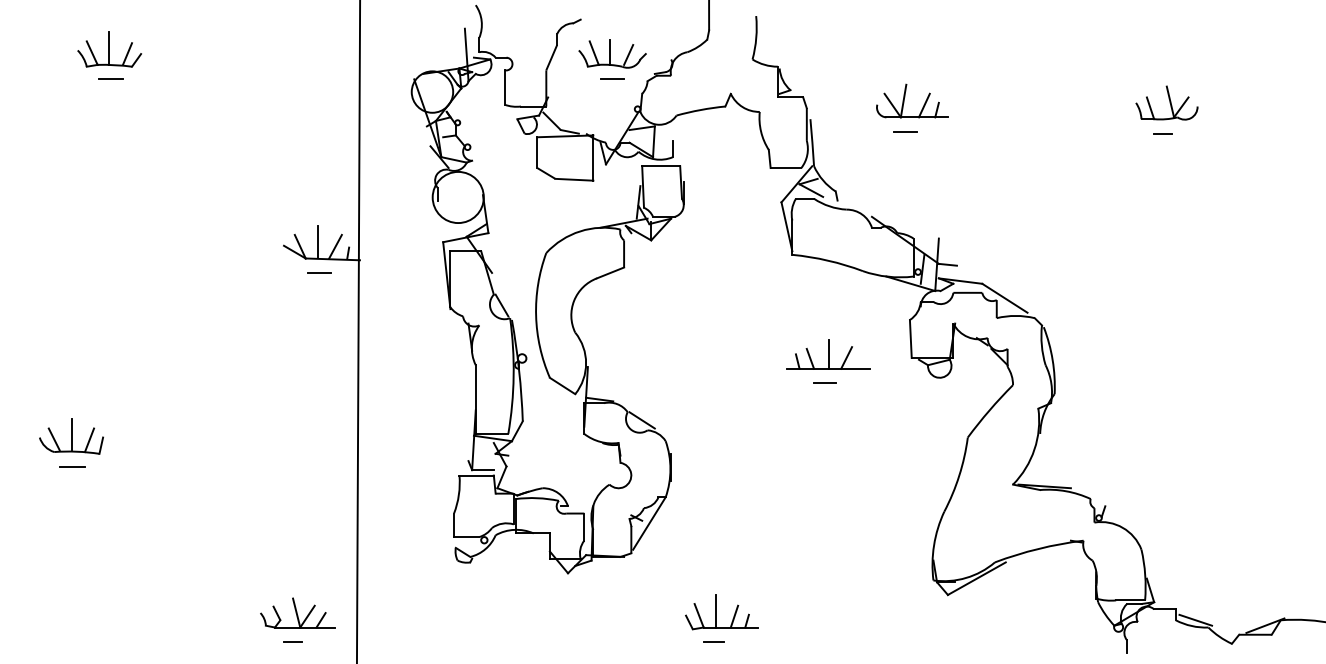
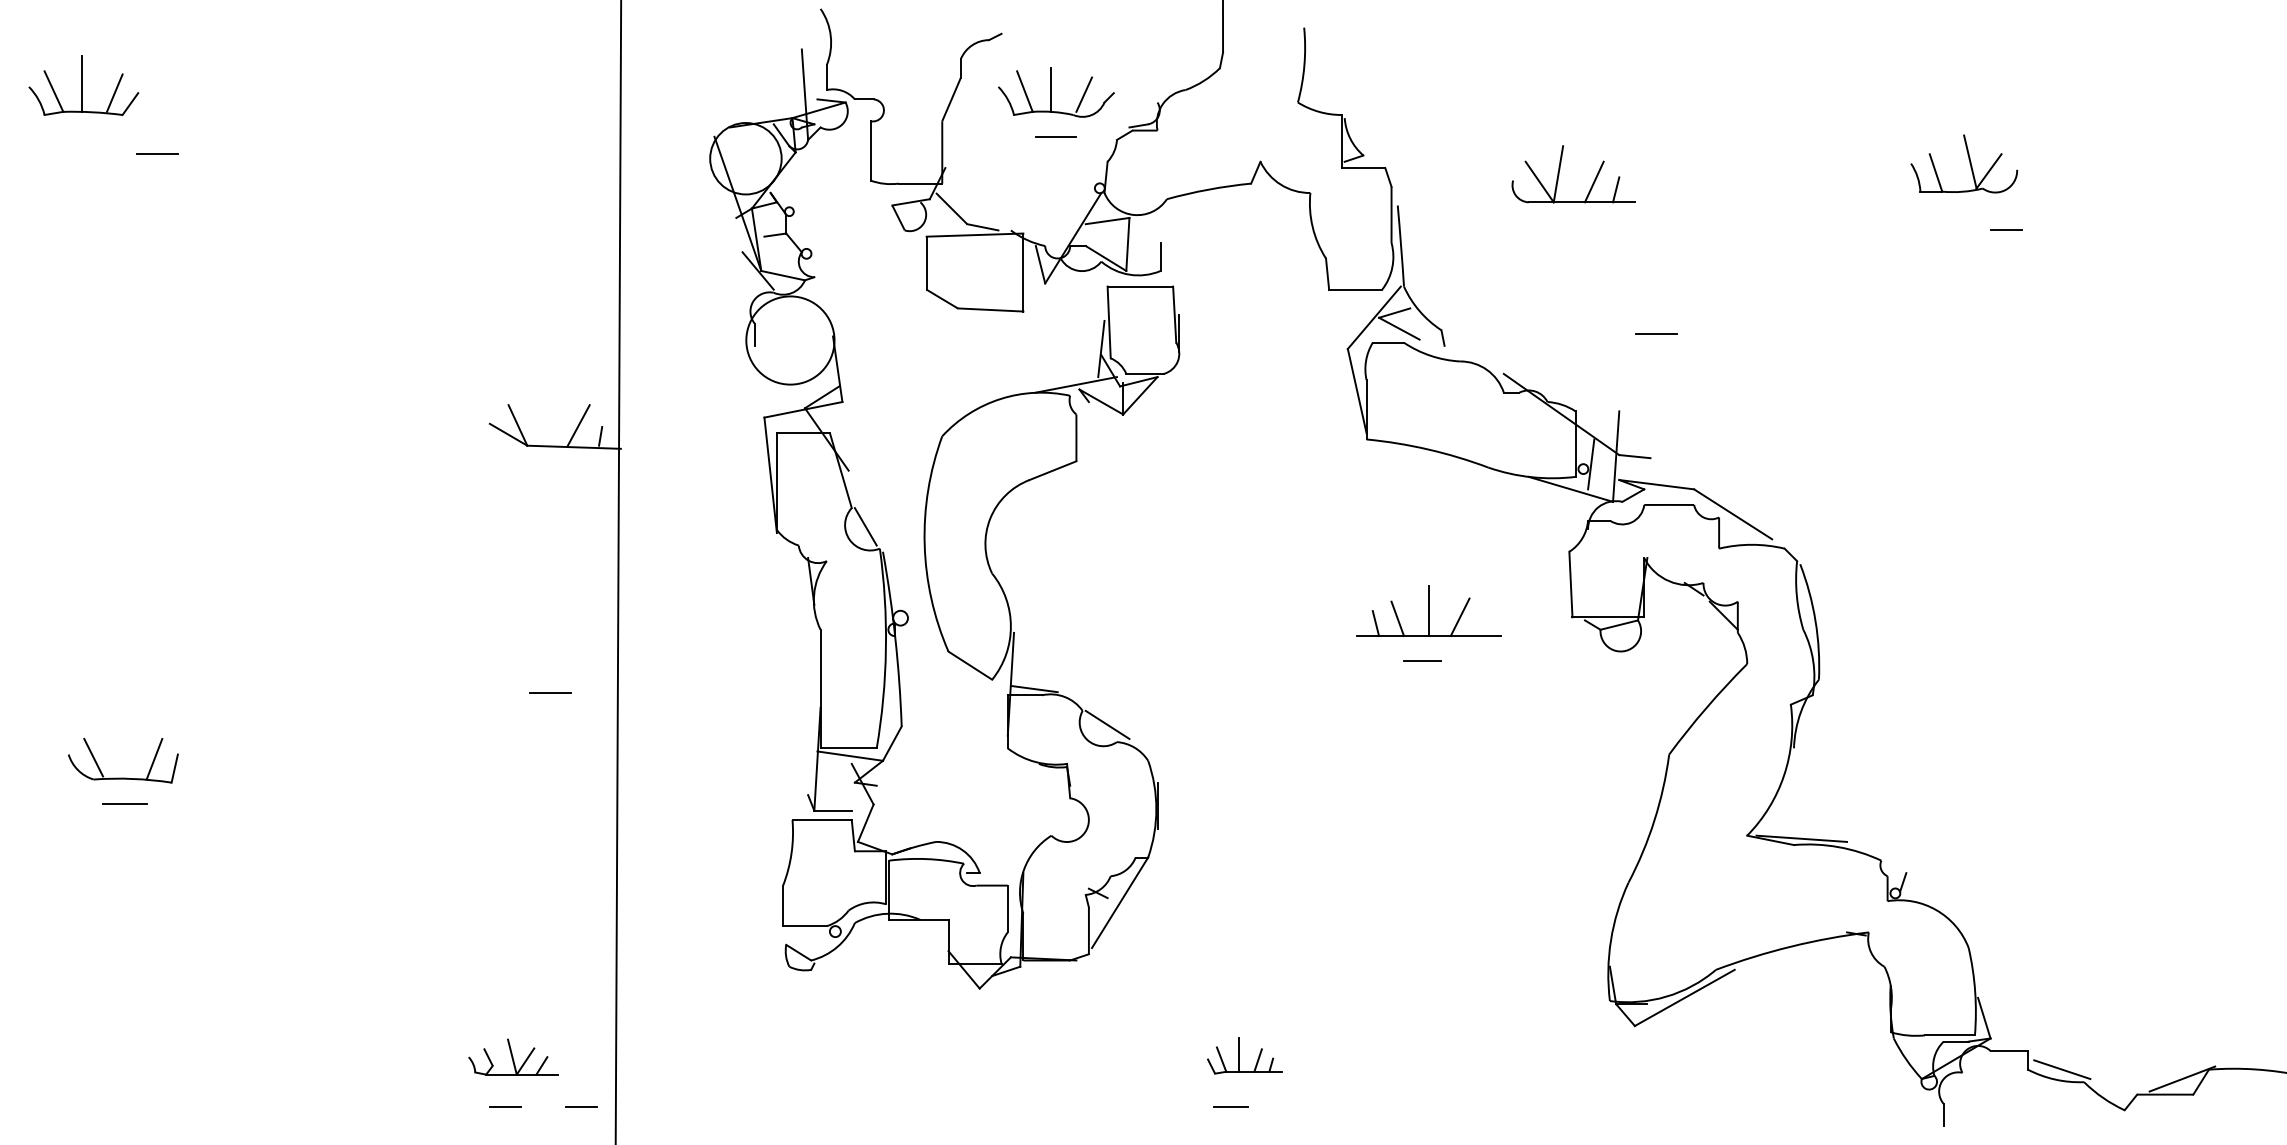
part: (109, 49) -> (83, 85), moved
line: (110, 78) -> (156, 152), moved
part: (1166, 102) -> (1963, 162), moved
line: (905, 131) -> (1656, 333), moved
line: (318, 241) -> (549, 416), removed
line: (319, 272) -> (551, 692), moved
line: (72, 434) -> (125, 749), removed
part: (297, 612) -> (513, 1056), size x0.7
part: (721, 612) -> (1244, 1056), size x0.6
line: (336, 641) -> (580, 1106), added

